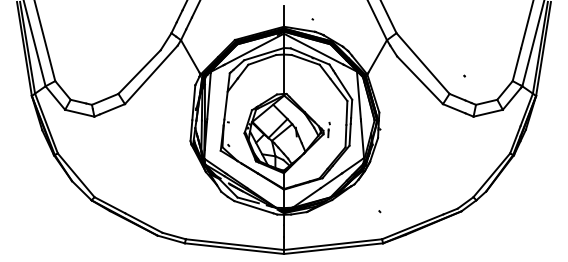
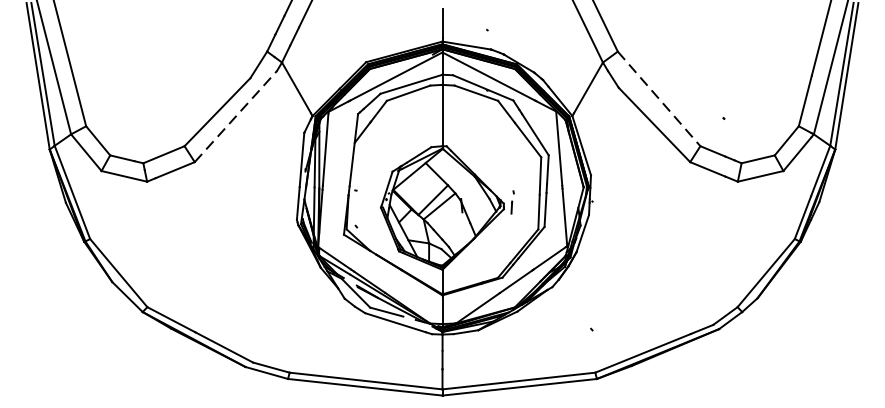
line: (423, 63) -> (659, 98), solid -> dashed
line: (151, 74) -> (236, 115), solid -> dashed

